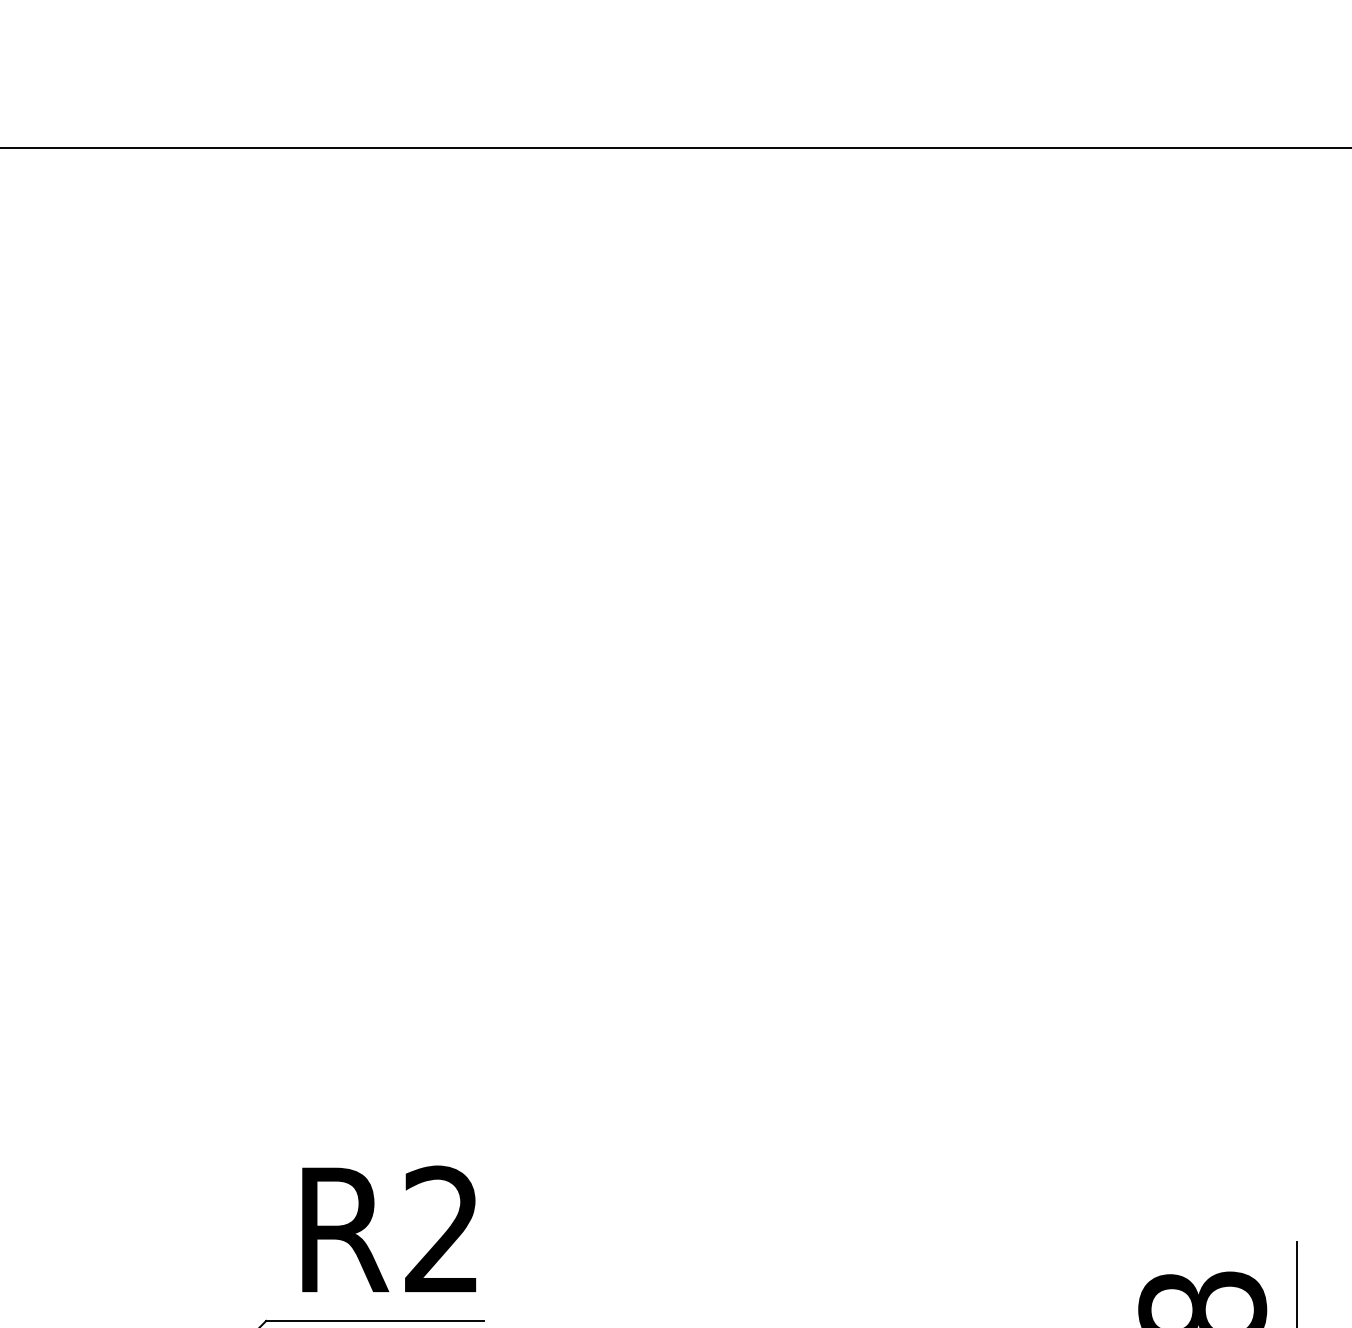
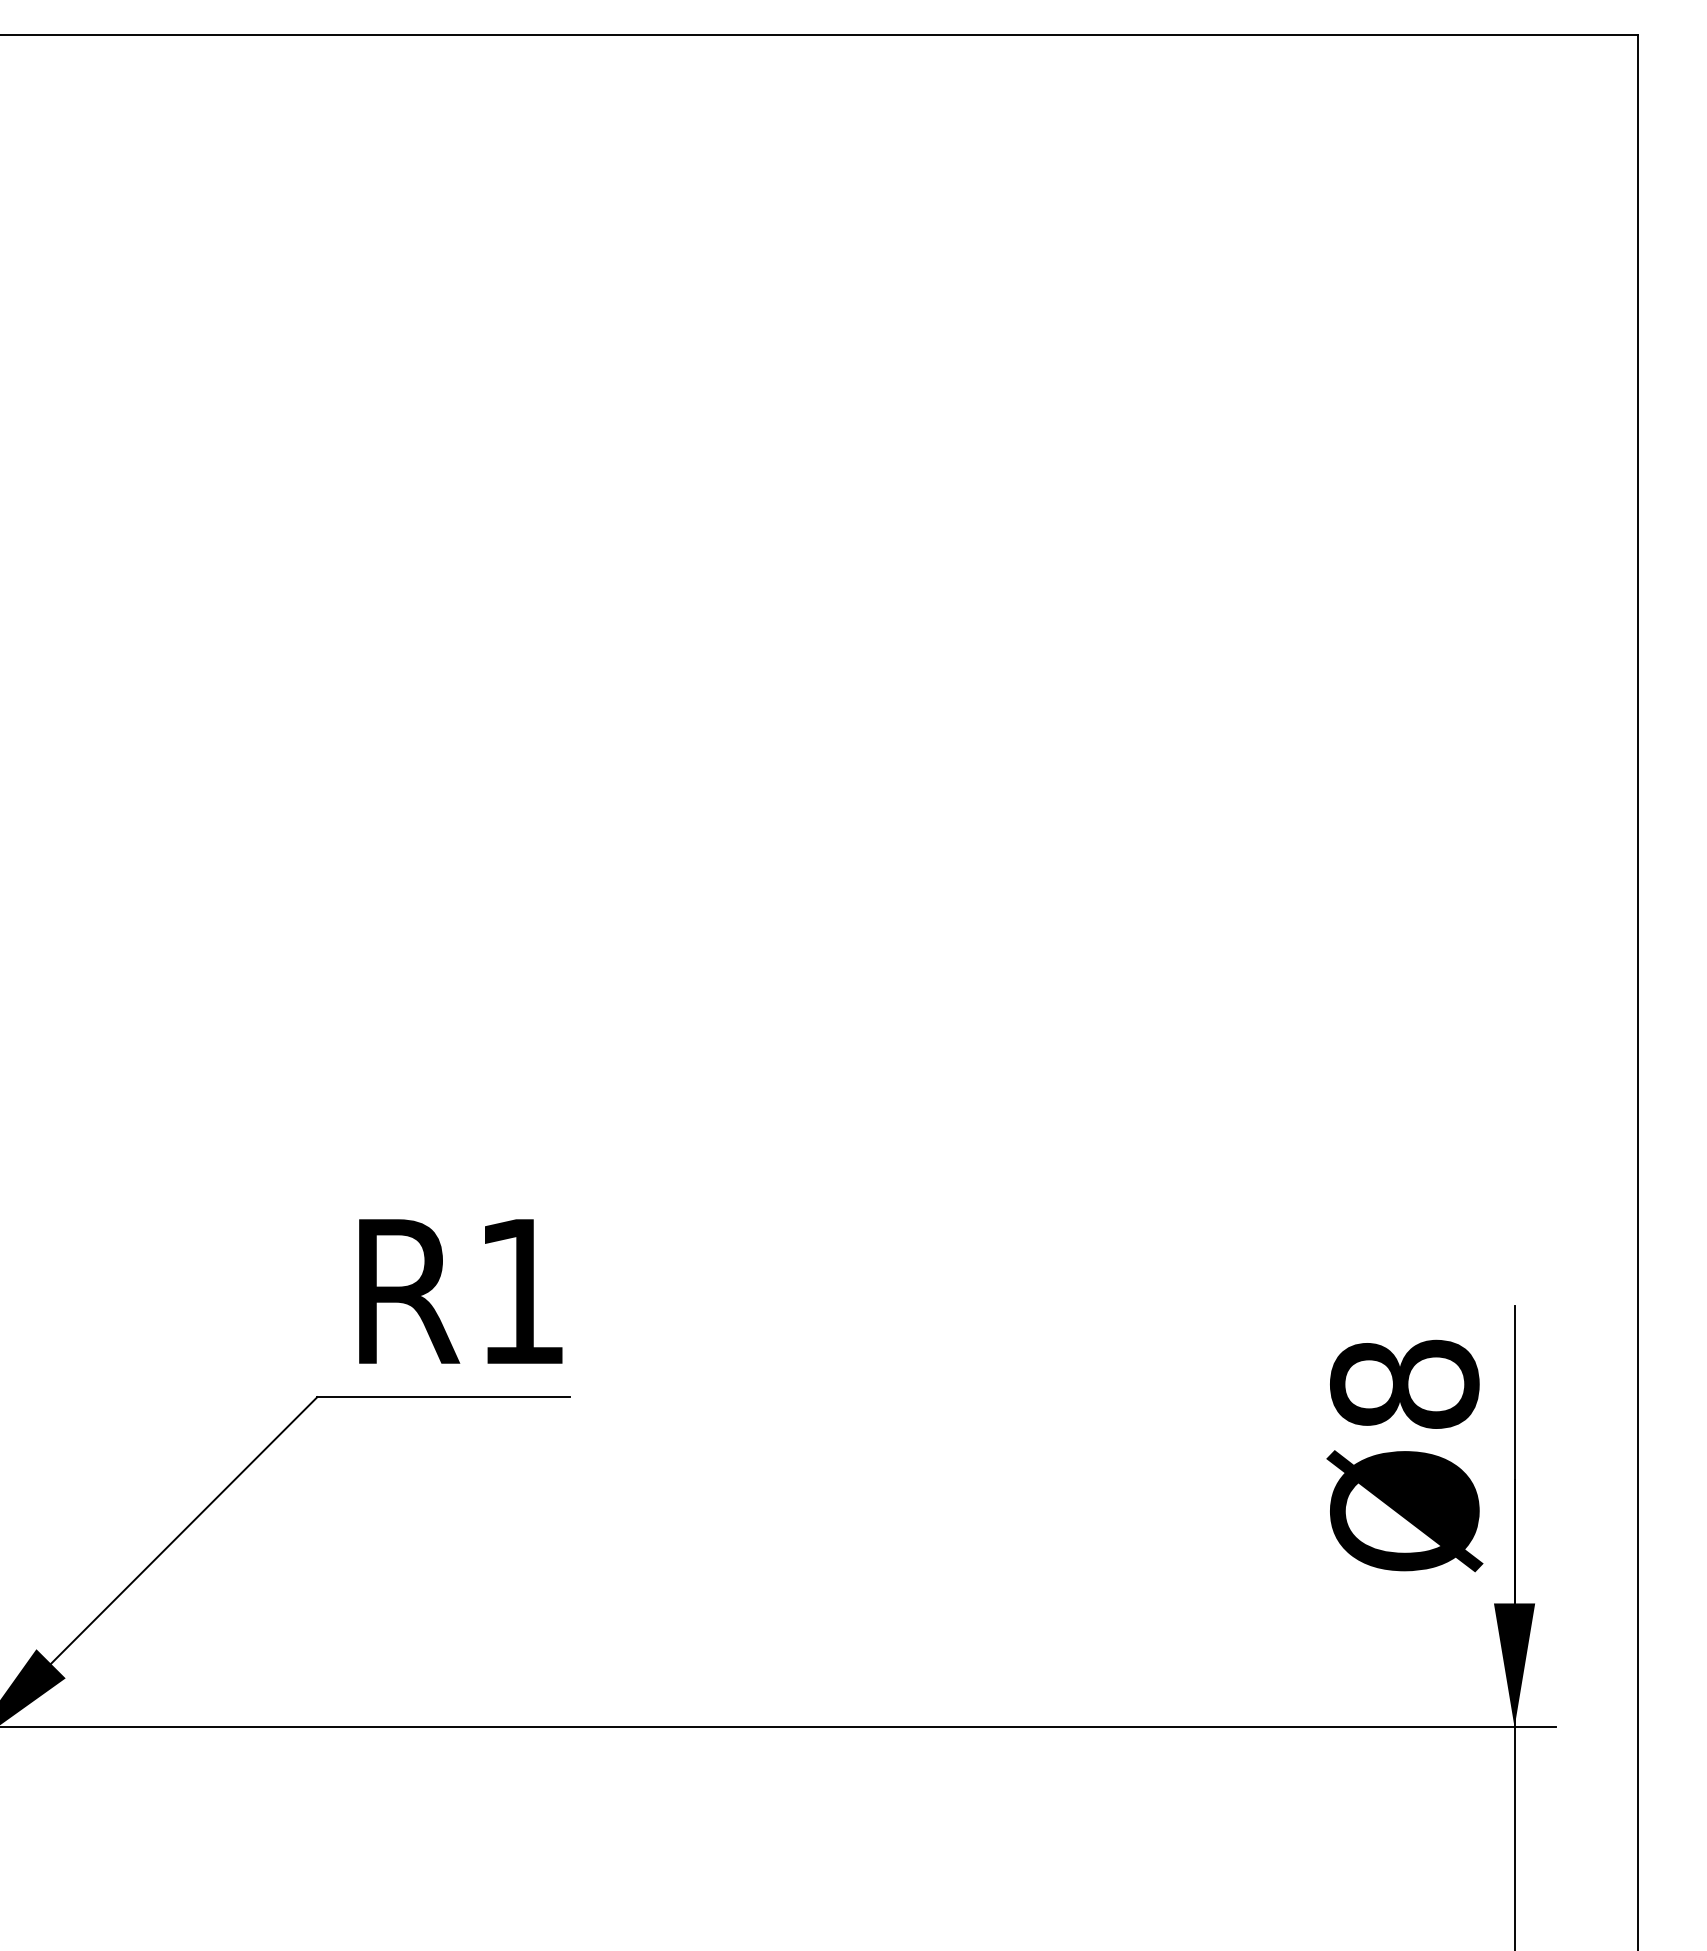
text: (441, 1228) -> (520, 1289), R2 -> R1

